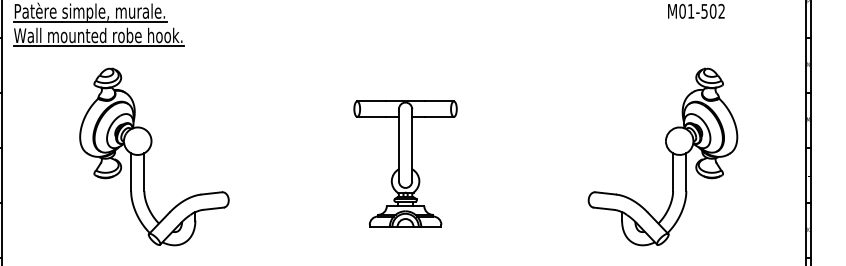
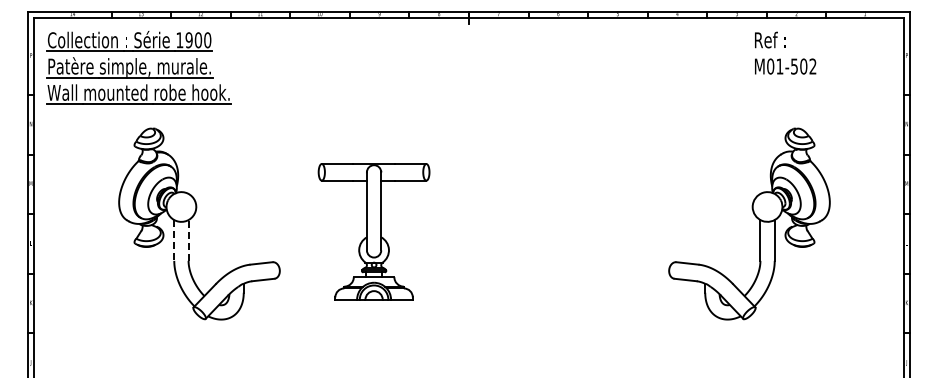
part: (405, 163) -> (373, 231), moved
line: (144, 171) -> (188, 239), solid -> dashed
line: (131, 172) -> (174, 240), solid -> dashed

